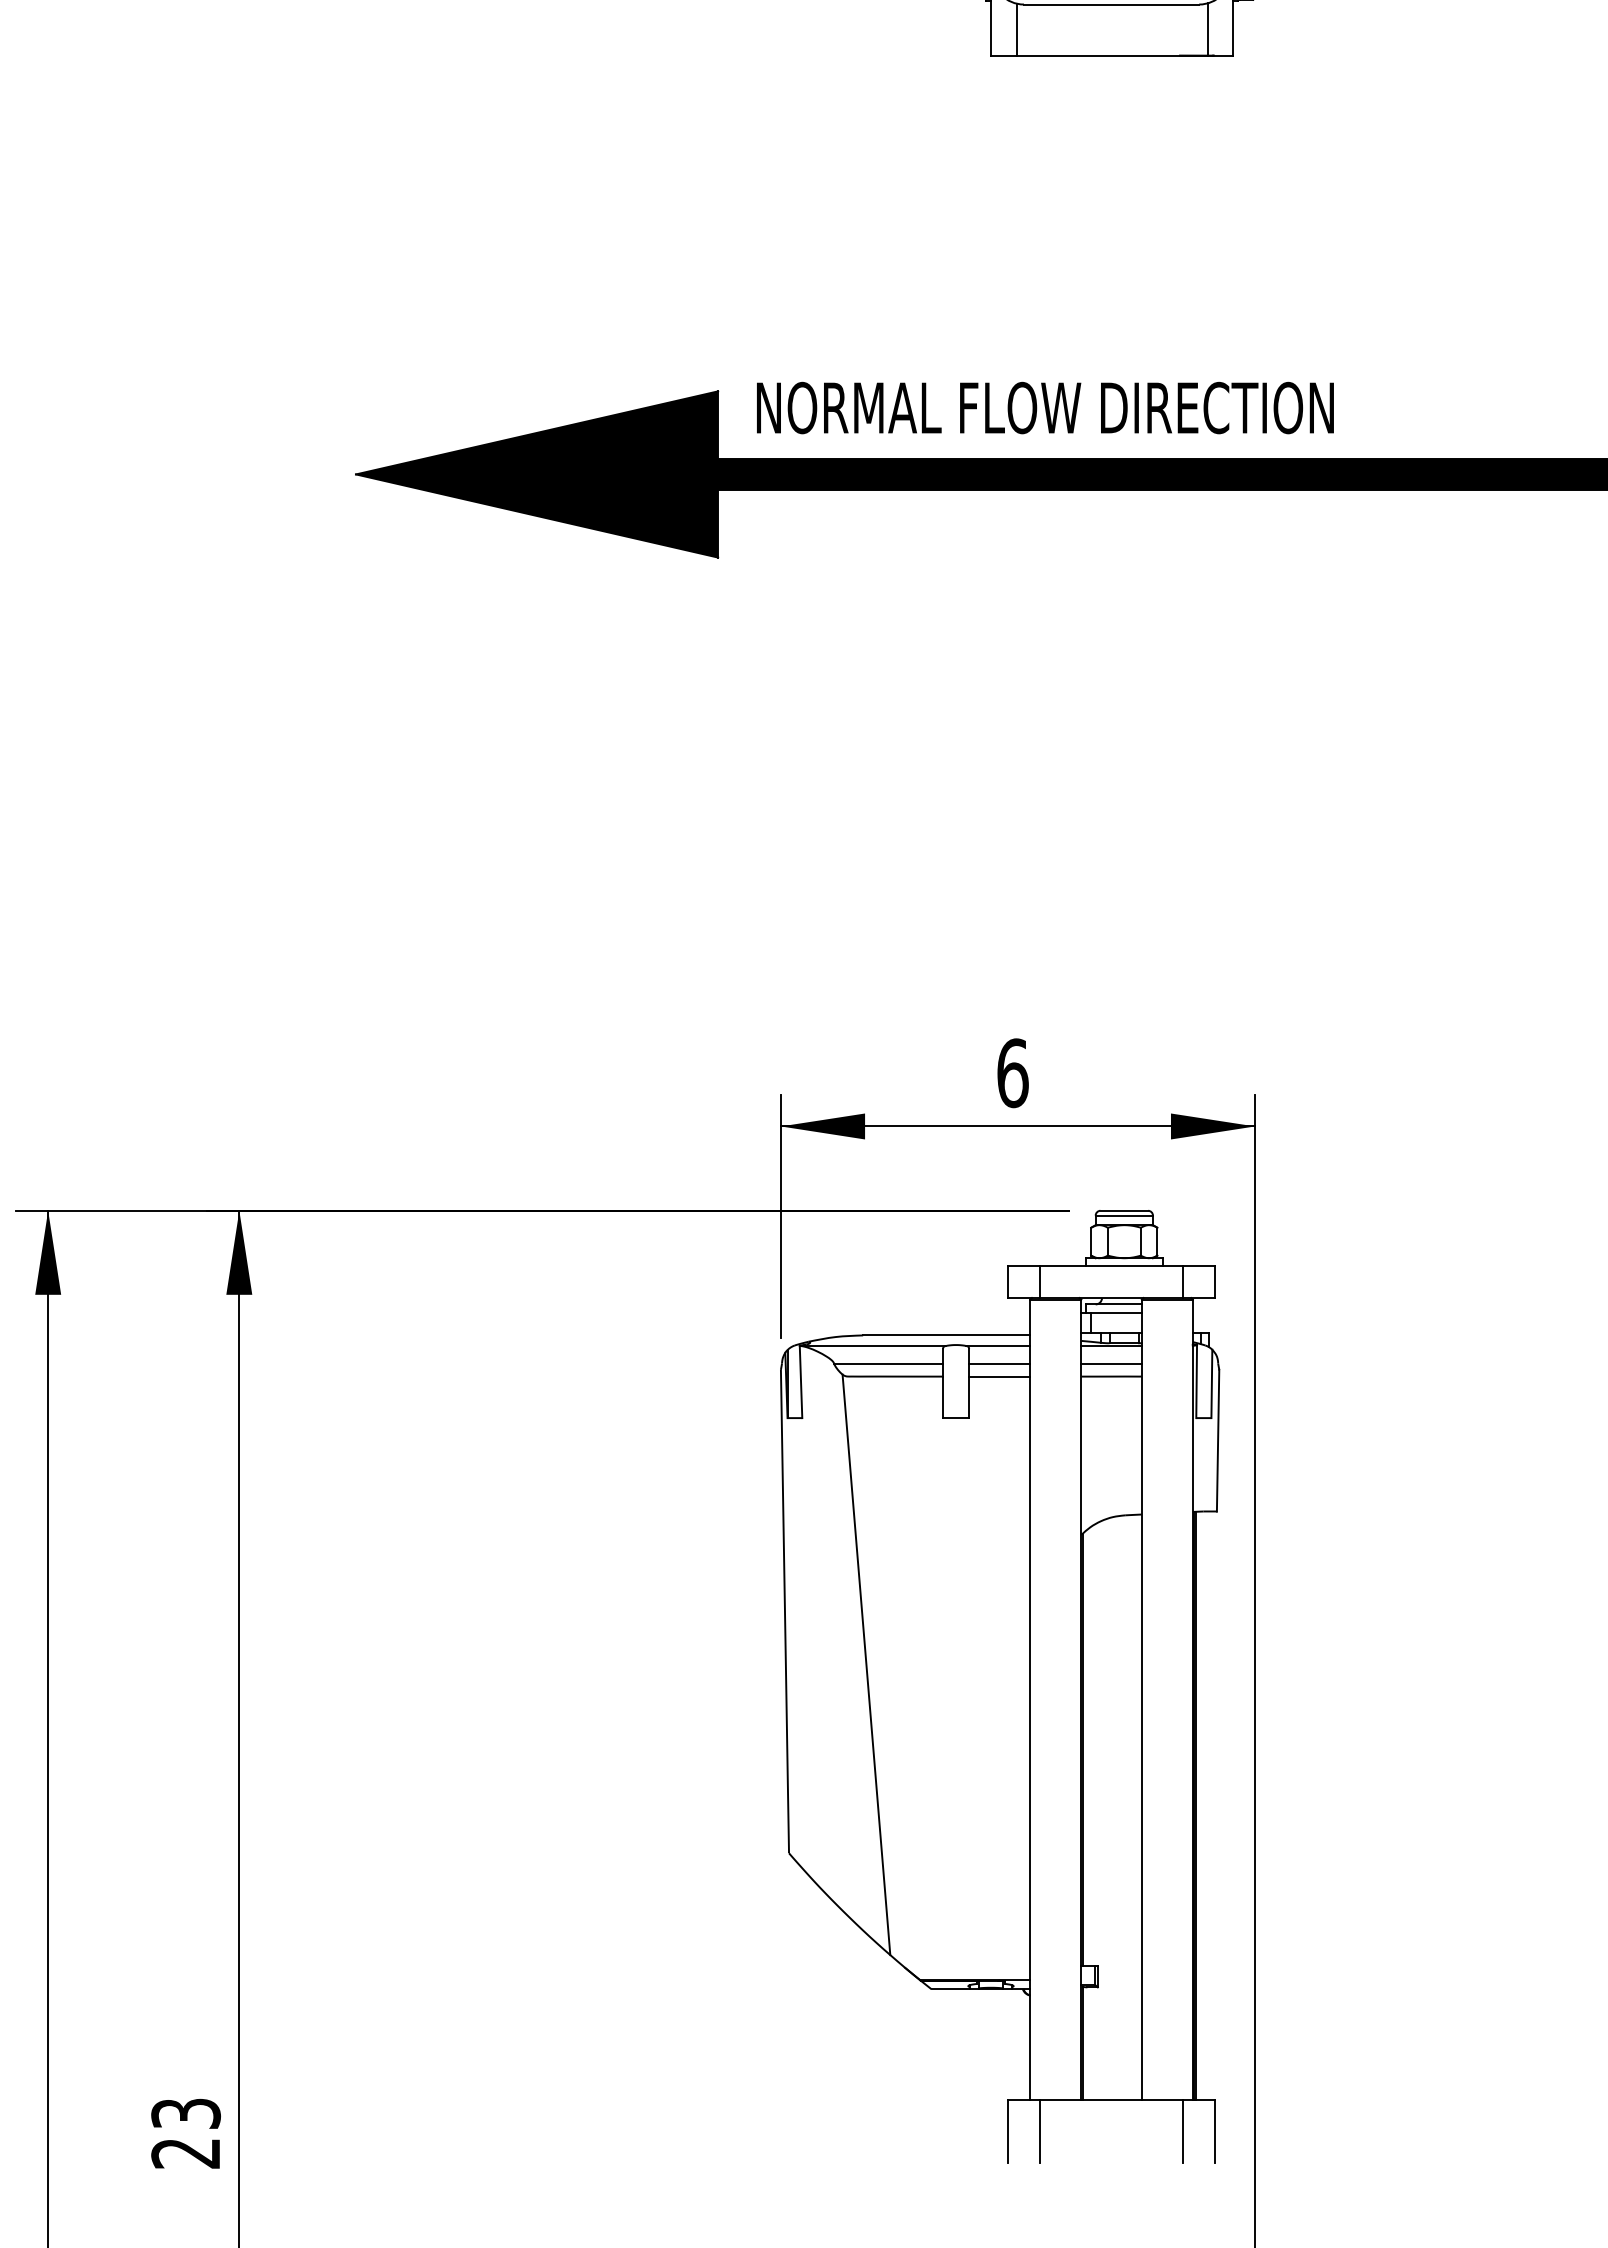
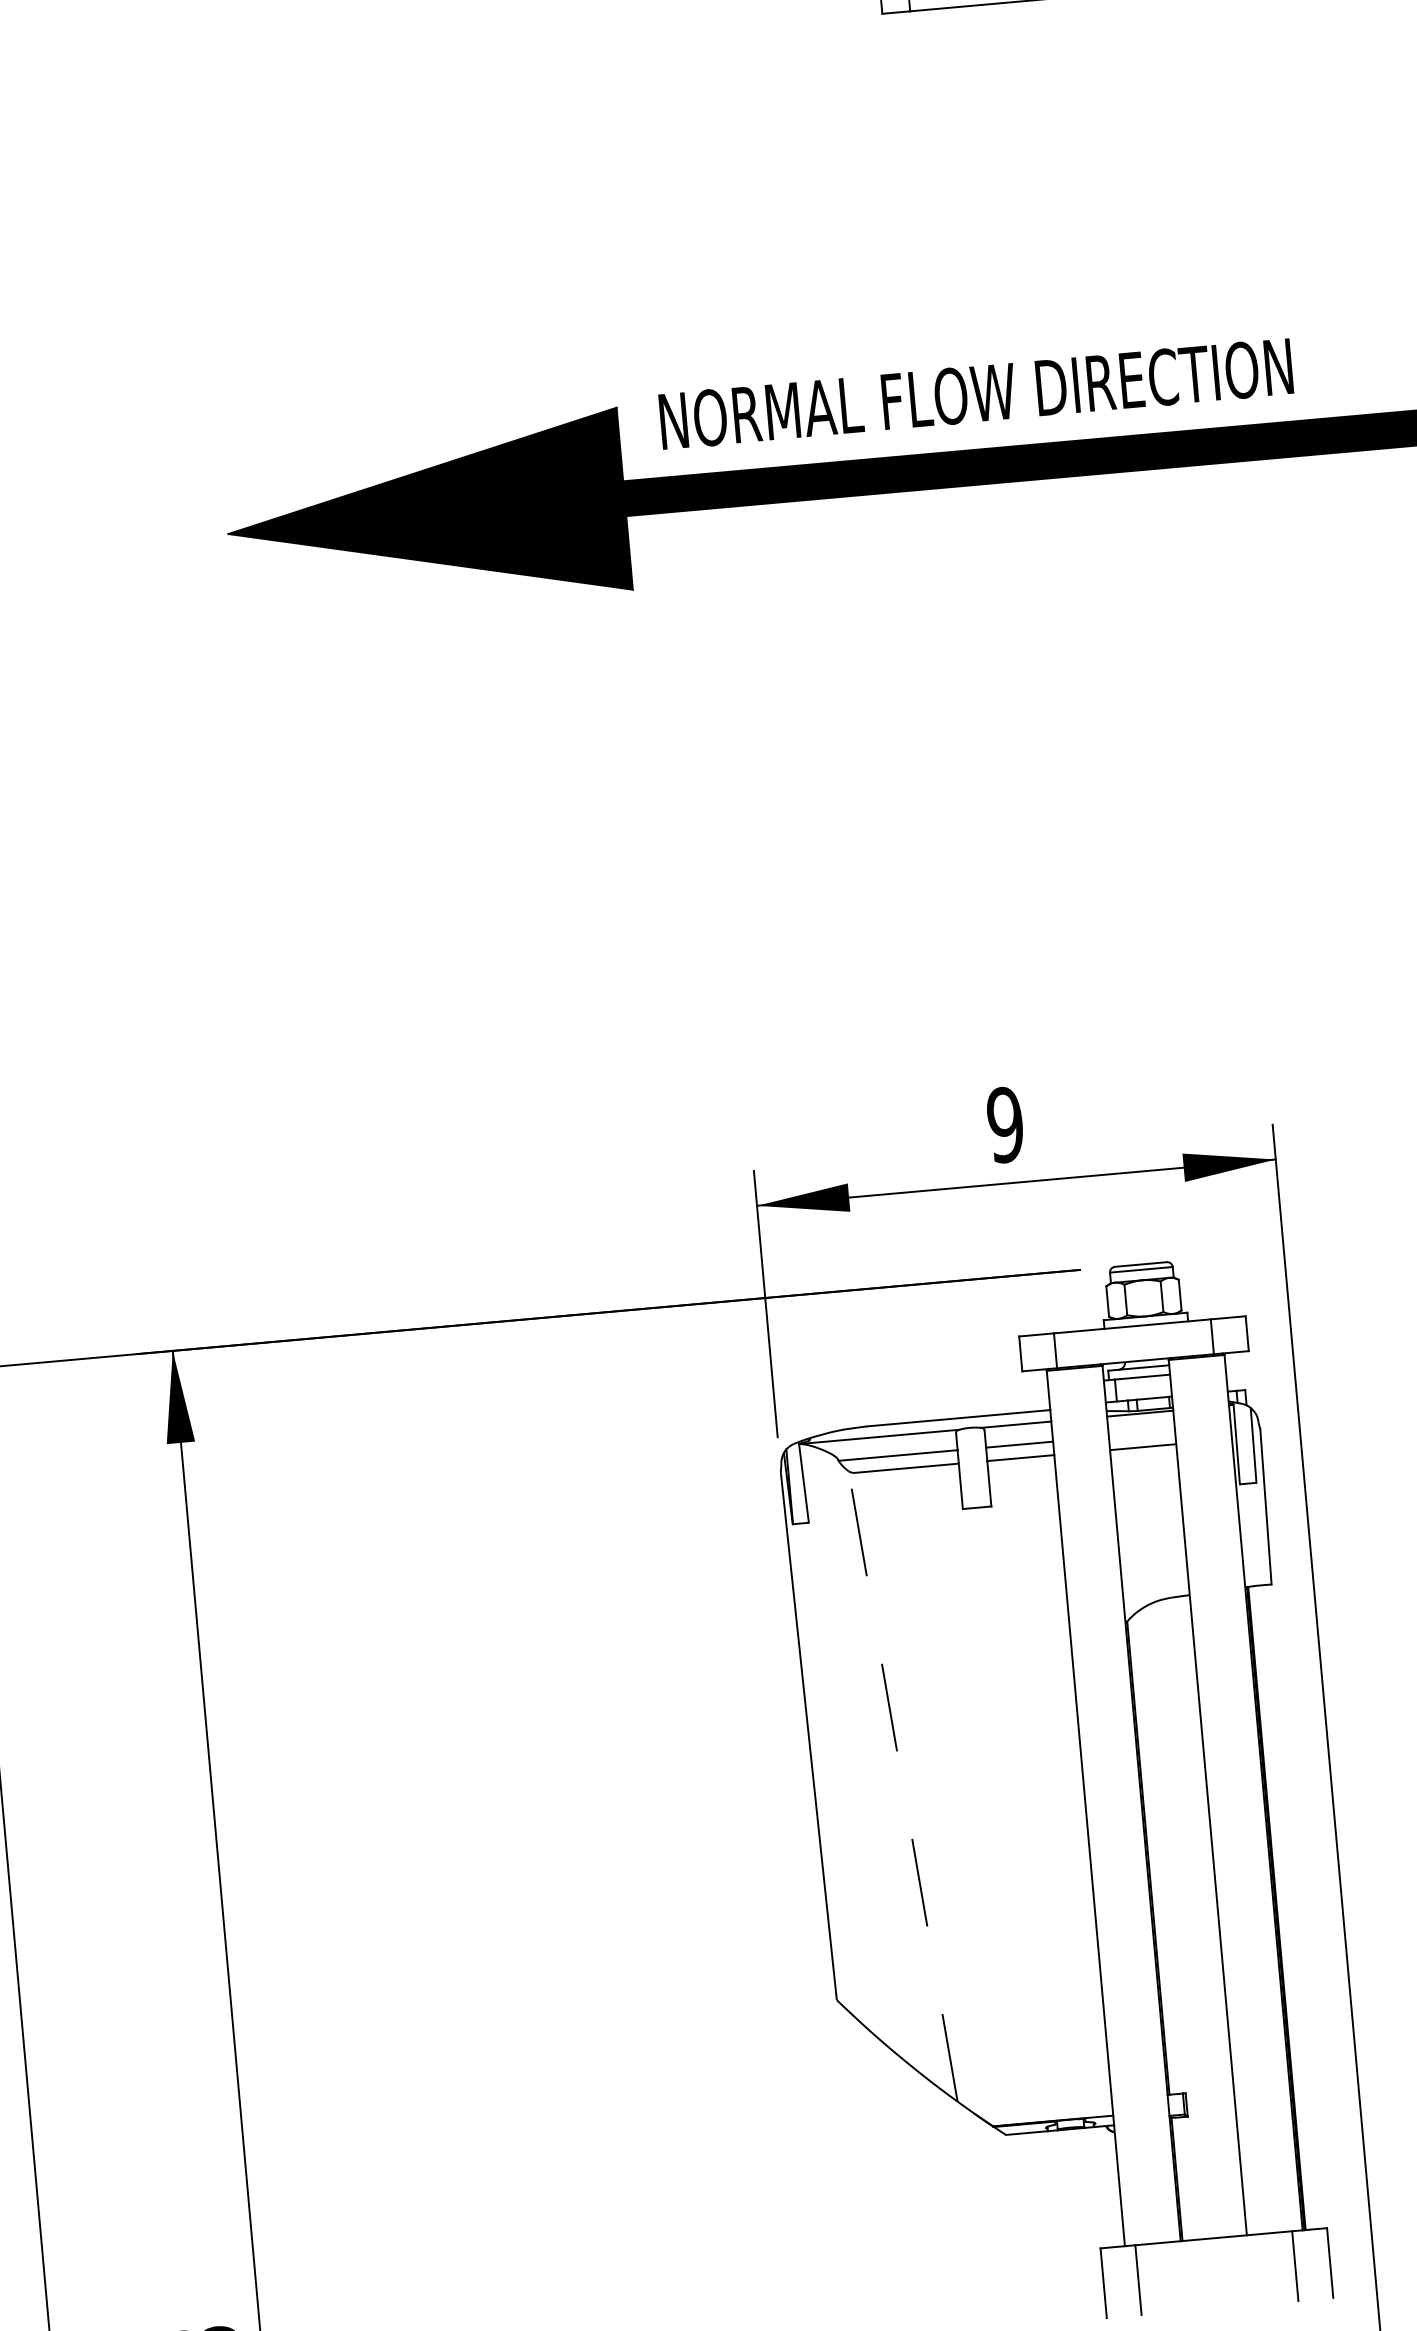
text: (1012, 1073) -> (1005, 1125), 6 -> 9
line: (1111, 1364) -> (1141, 1433), removed
line: (866, 1664) -> (903, 1786), solid -> dashed

